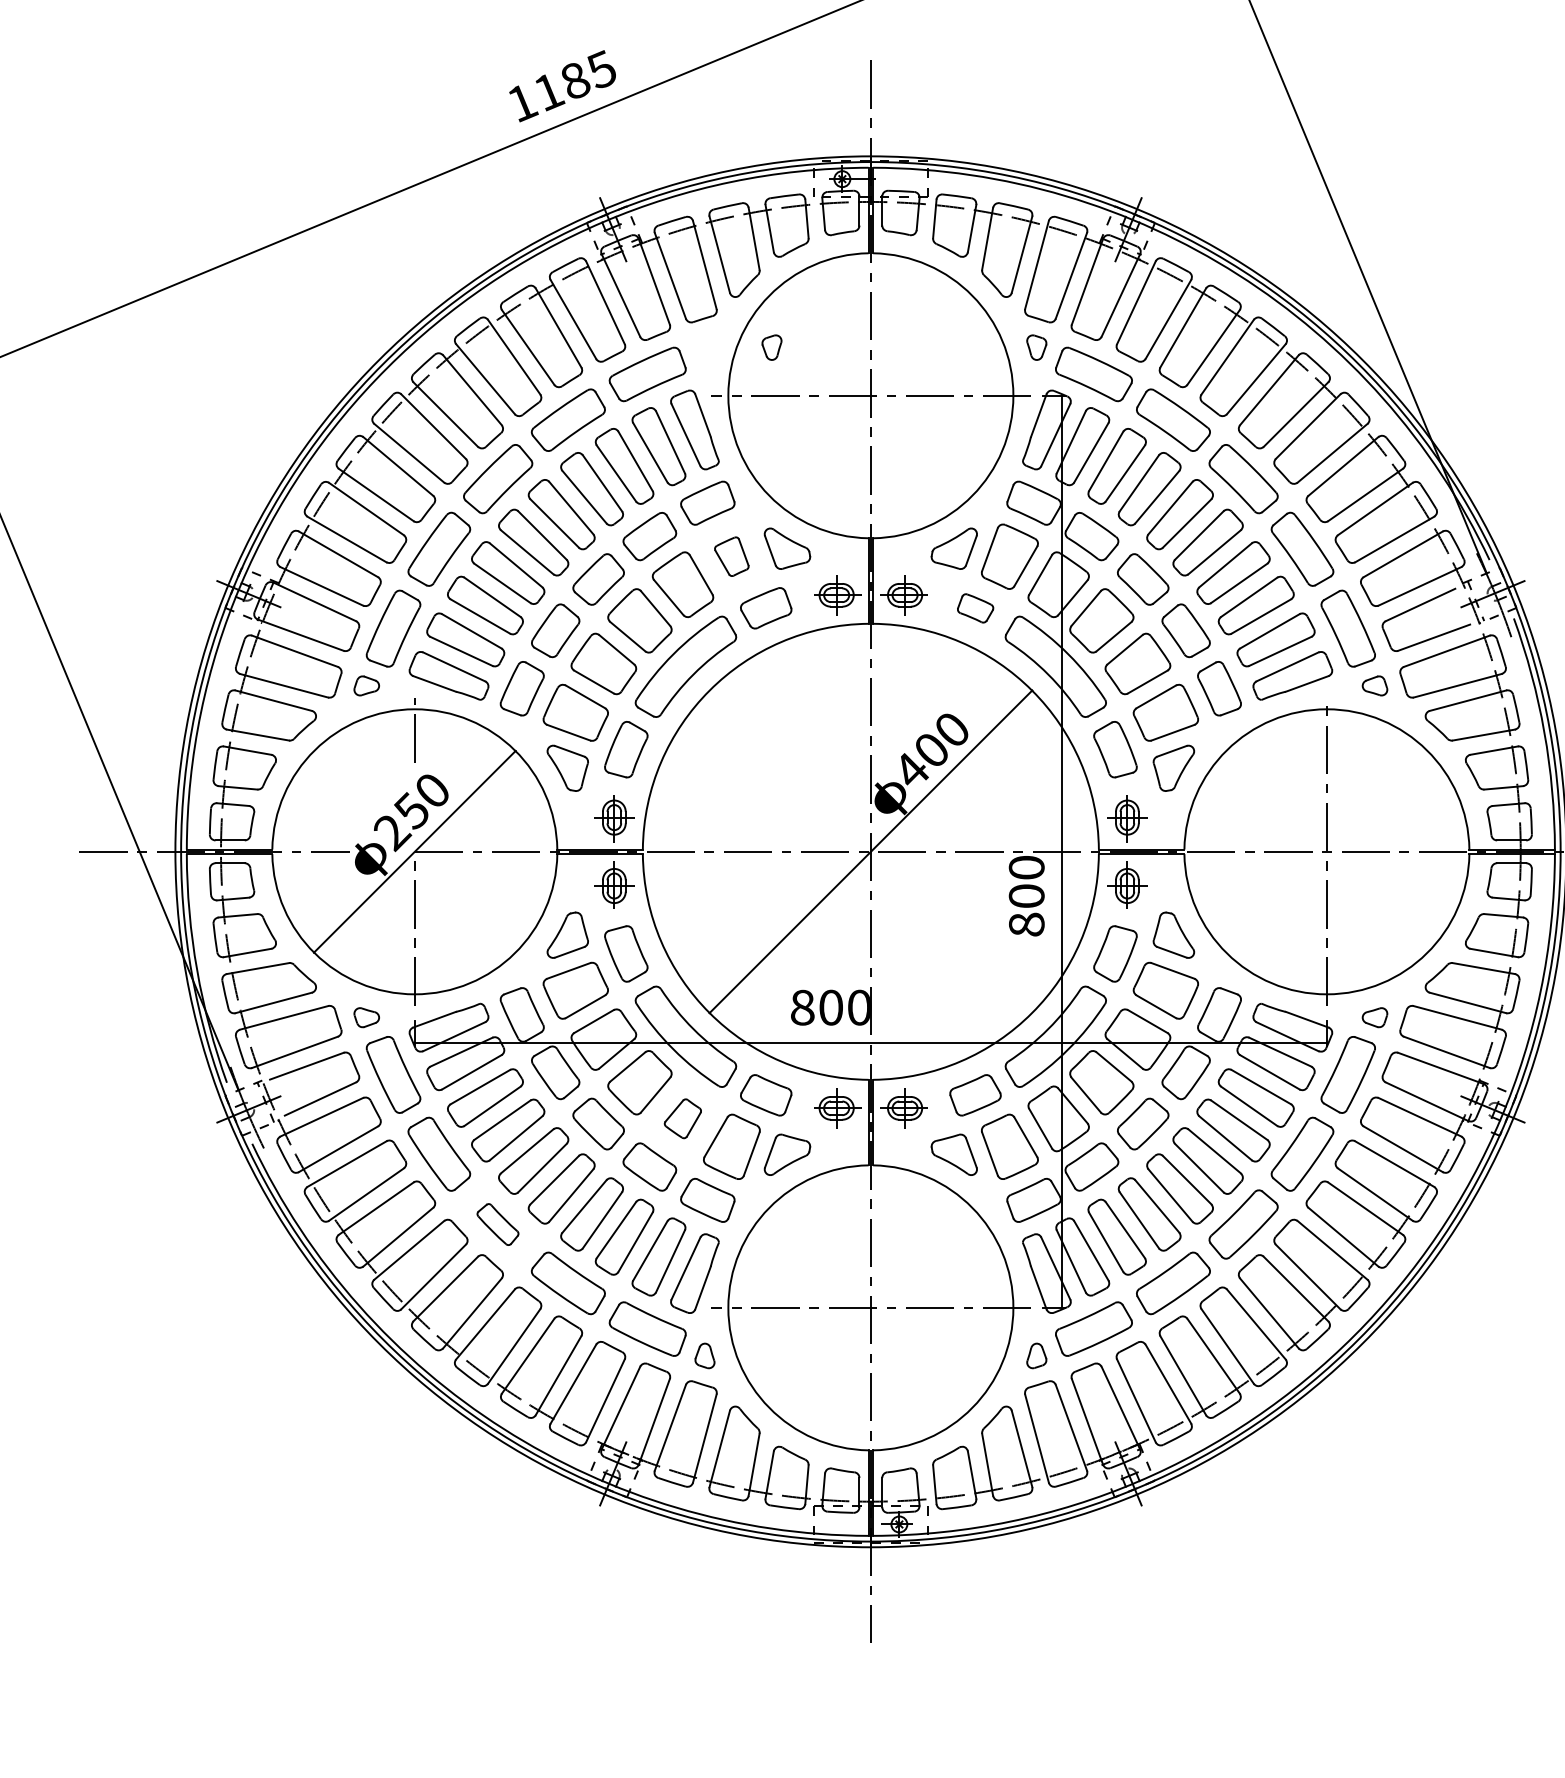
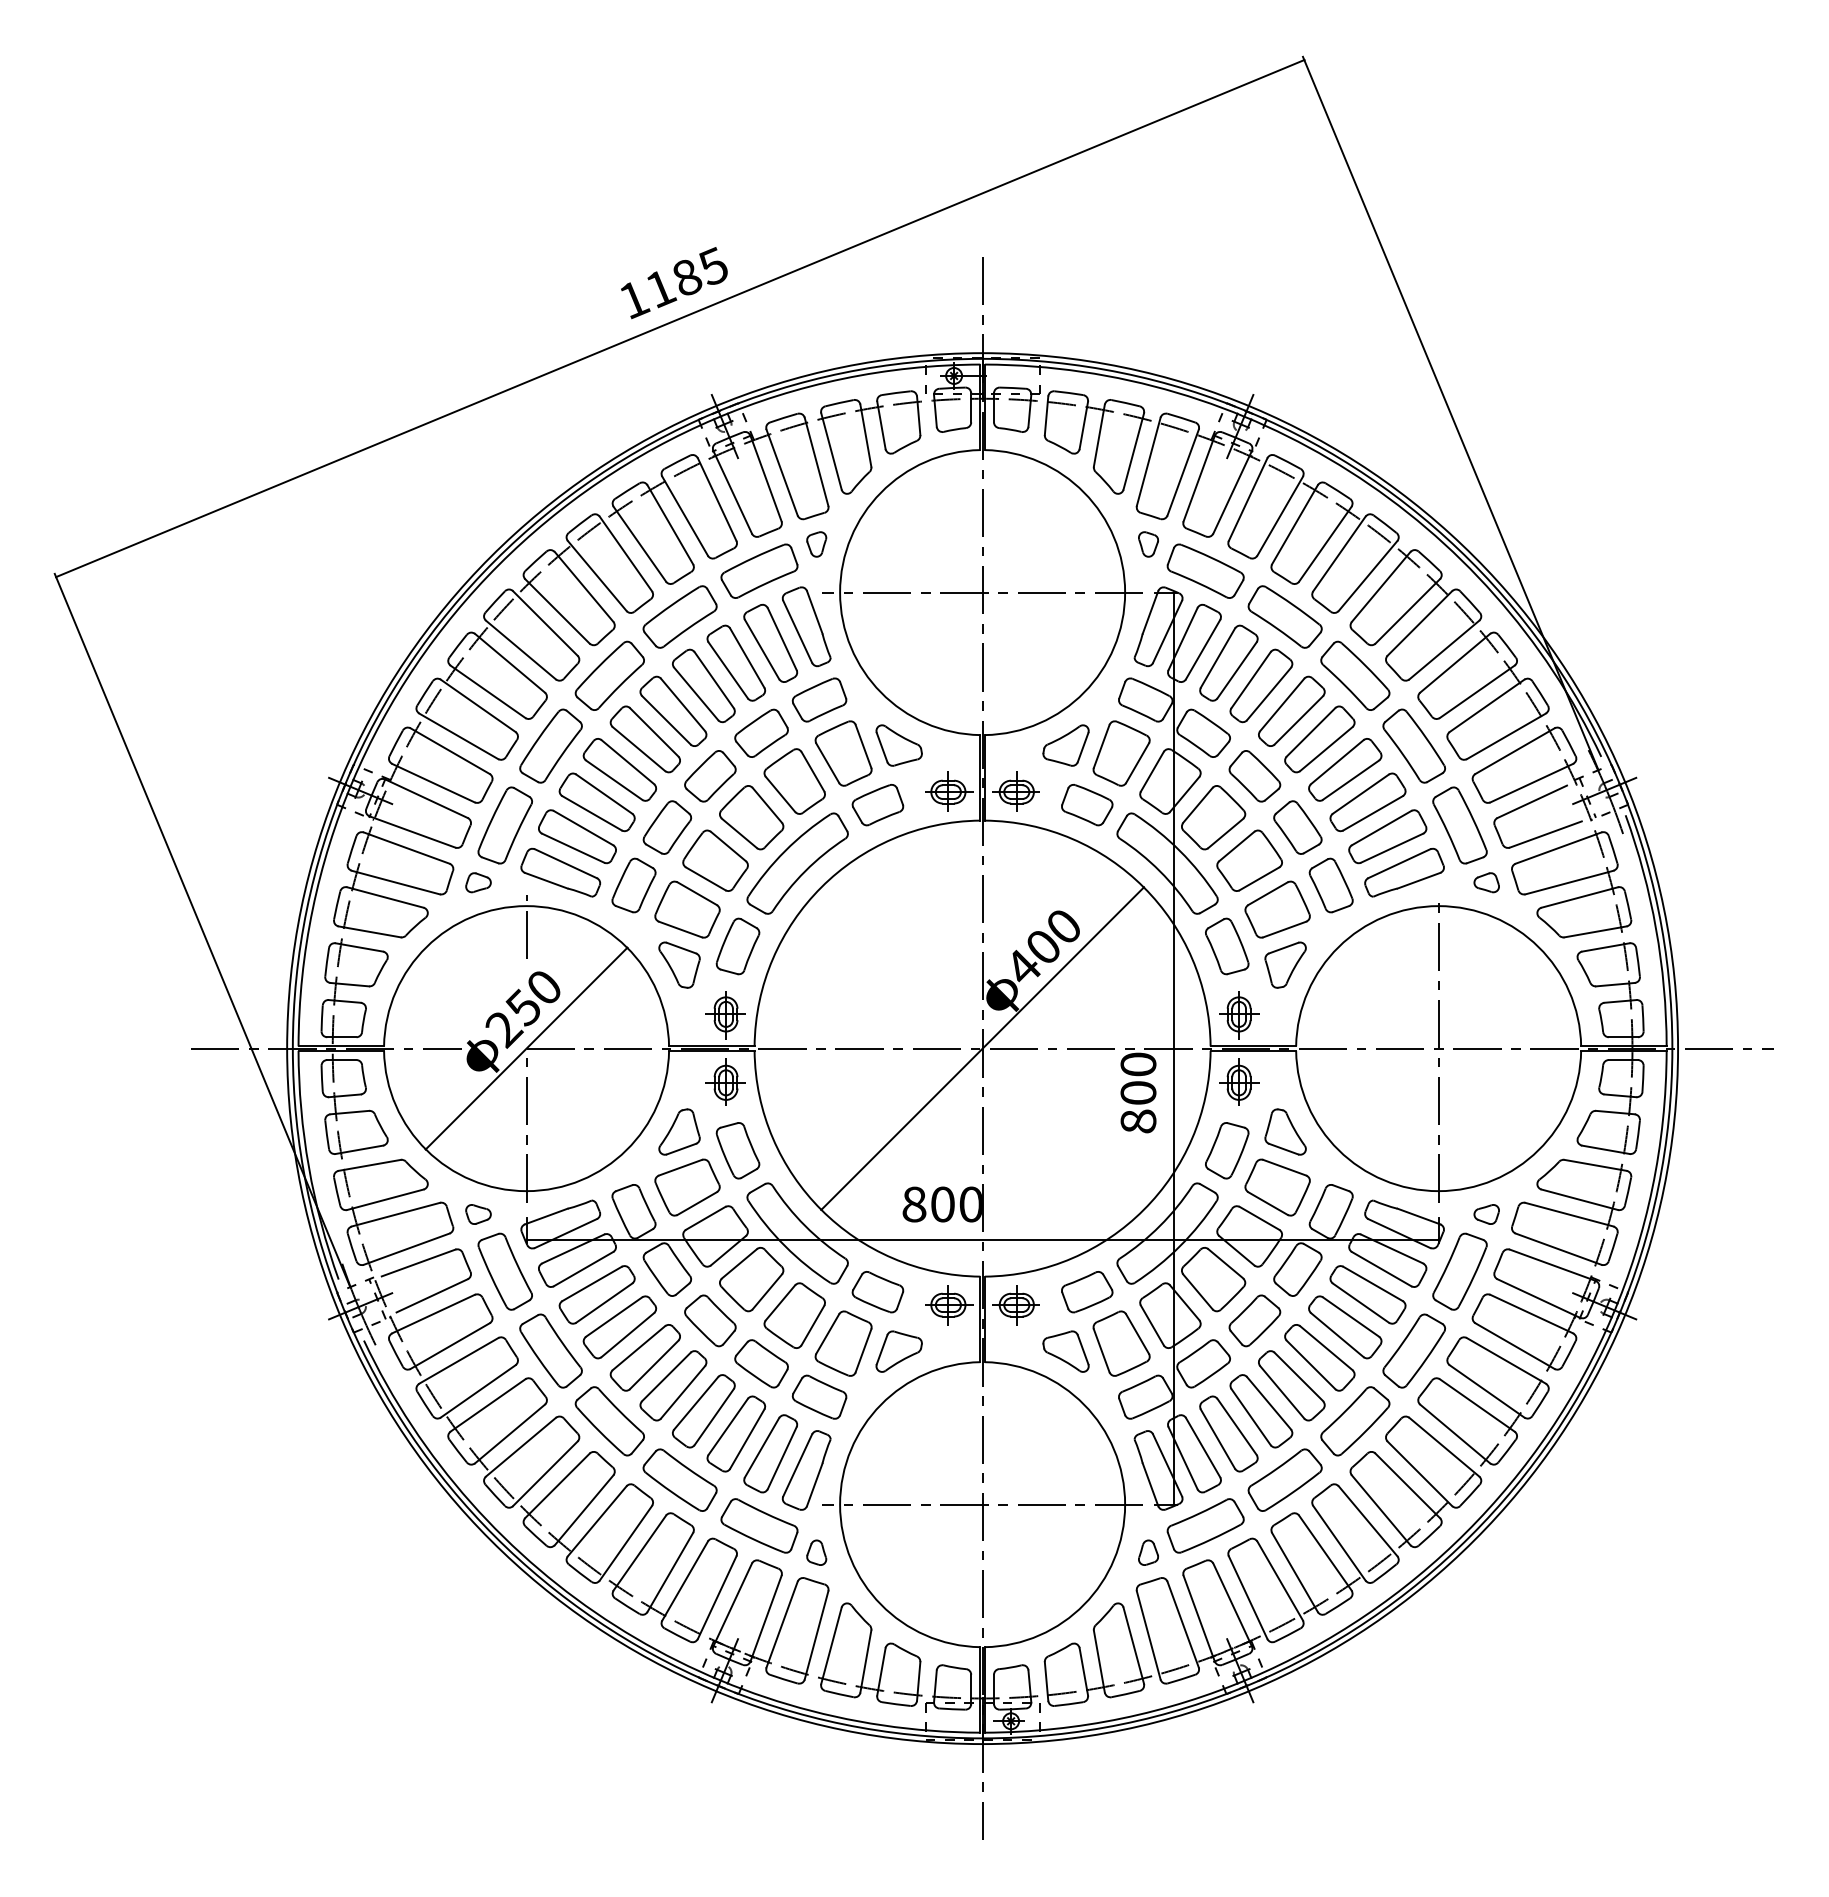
part: (771, 347) -> (816, 544), moved
part: (731, 556) -> (843, 753), size x1.67
part: (975, 608) -> (1087, 805), size x1.43
part: (682, 1118) -> (794, 1315), size x1.67
part: (497, 1224) -> (609, 1421), size x1.67

